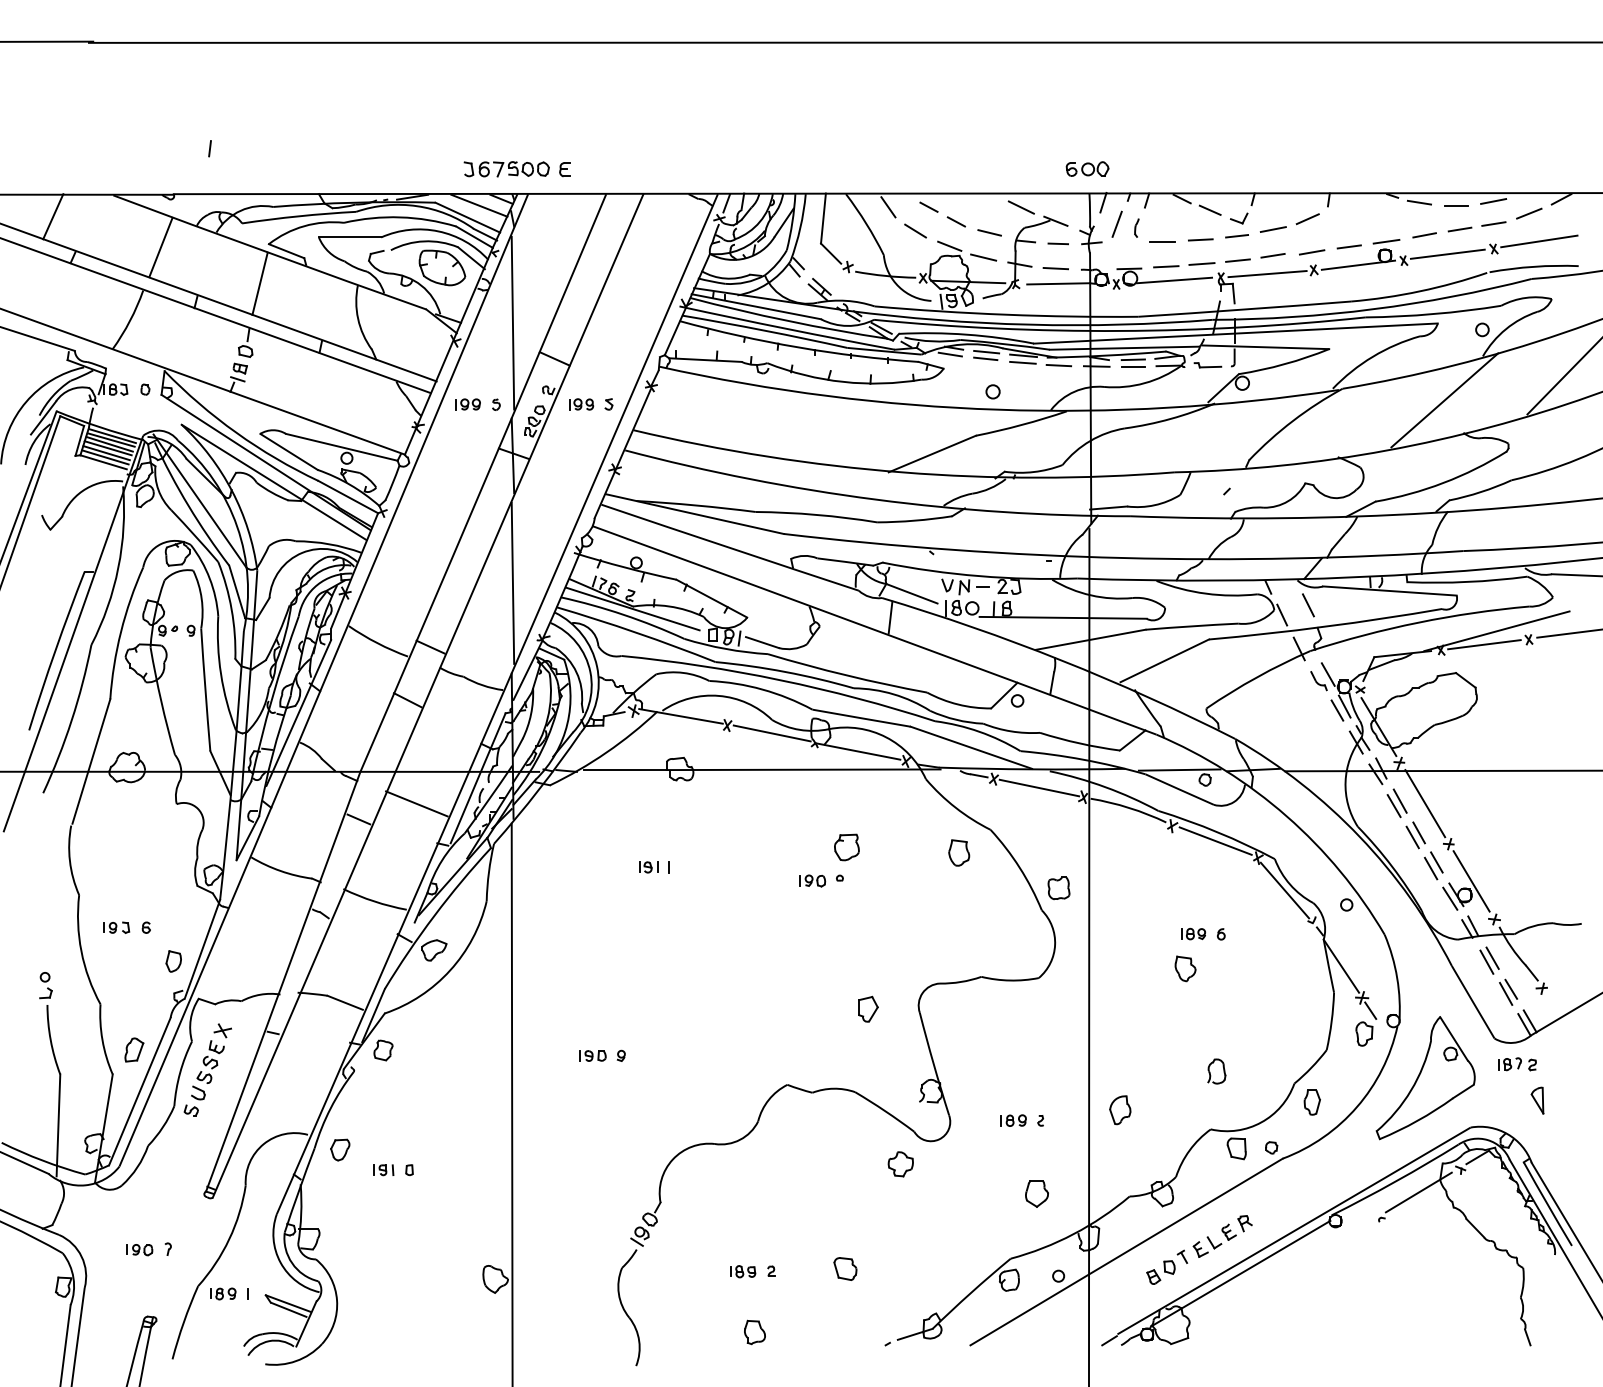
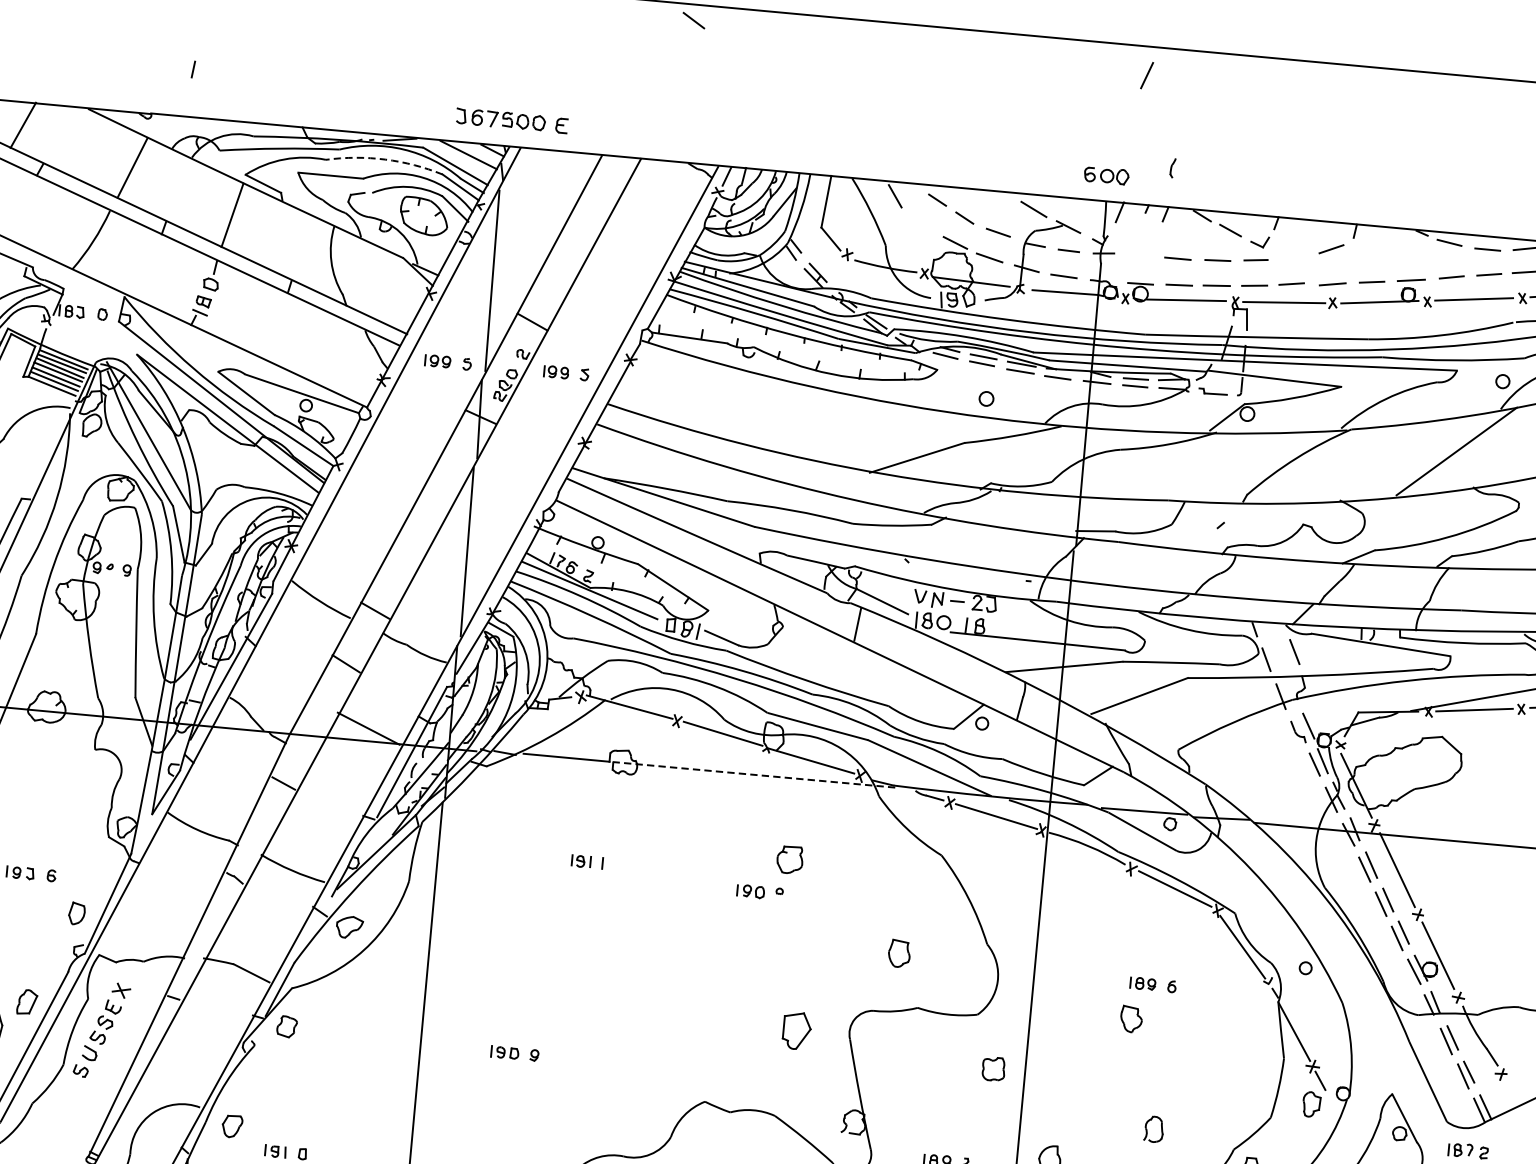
arc: (400, 217) -> (385, 159), solid -> dashed
line: (1116, 223) -> (1146, 74), moved
part: (1136, 227) -> (1172, 167), moved
line: (1272, 229) -> (1293, 256), removed
line: (915, 230) -> (693, 20), moved
line: (803, 769) -> (752, 774), solid -> dashed
line: (416, 803) -> (368, 728), moved
part: (959, 852) -> (899, 953), moved
part: (1058, 888) -> (993, 1069), moved
part: (868, 1008) -> (796, 1029), size x1.4

